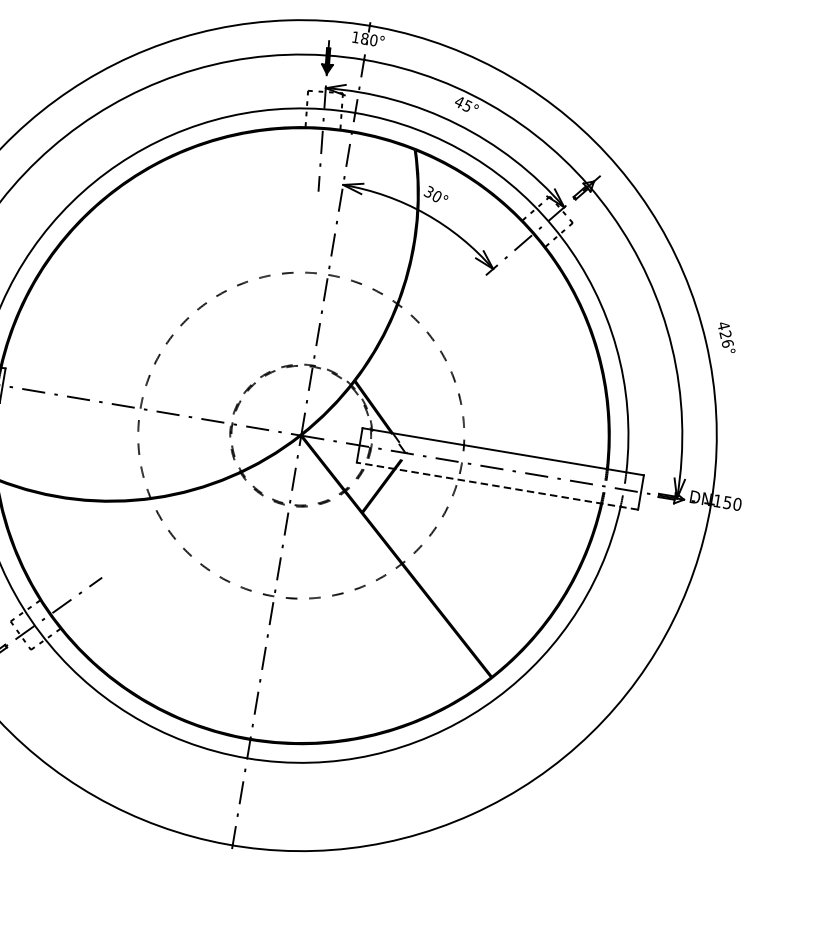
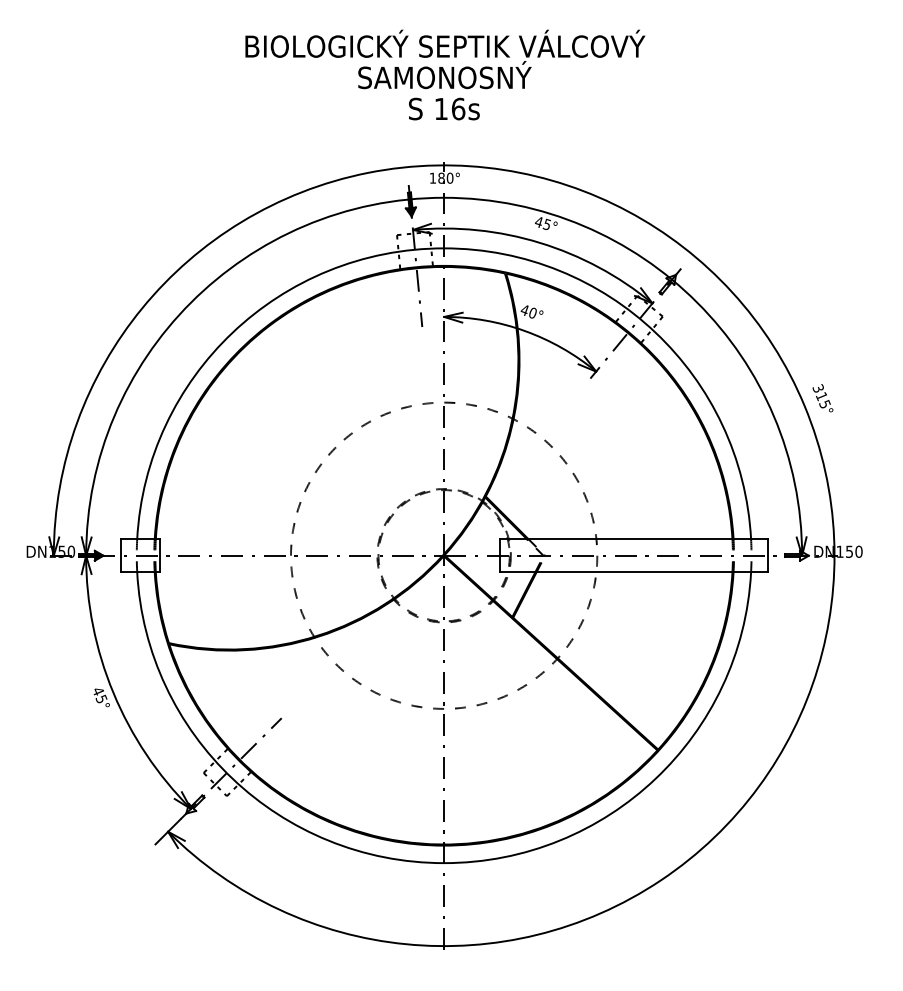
text: (428, 191) -> (524, 309), 30° -> 40°
text: (725, 334) -> (821, 396), 426° -> 315°
line: (497, 486) -> (633, 572), dashed -> solid

